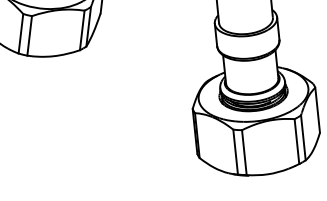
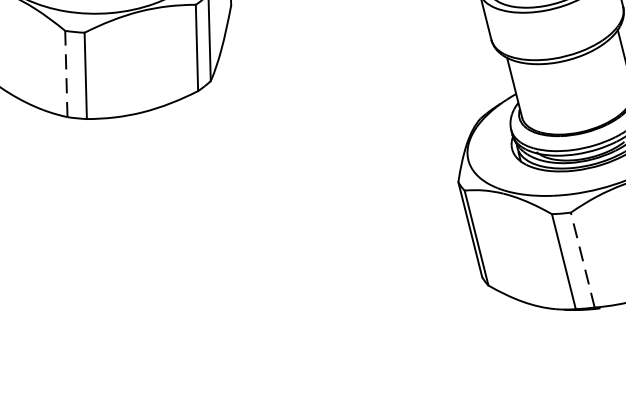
line: (20, 33) -> (65, 73), solid -> dashed
line: (244, 152) -> (583, 259), solid -> dashed

